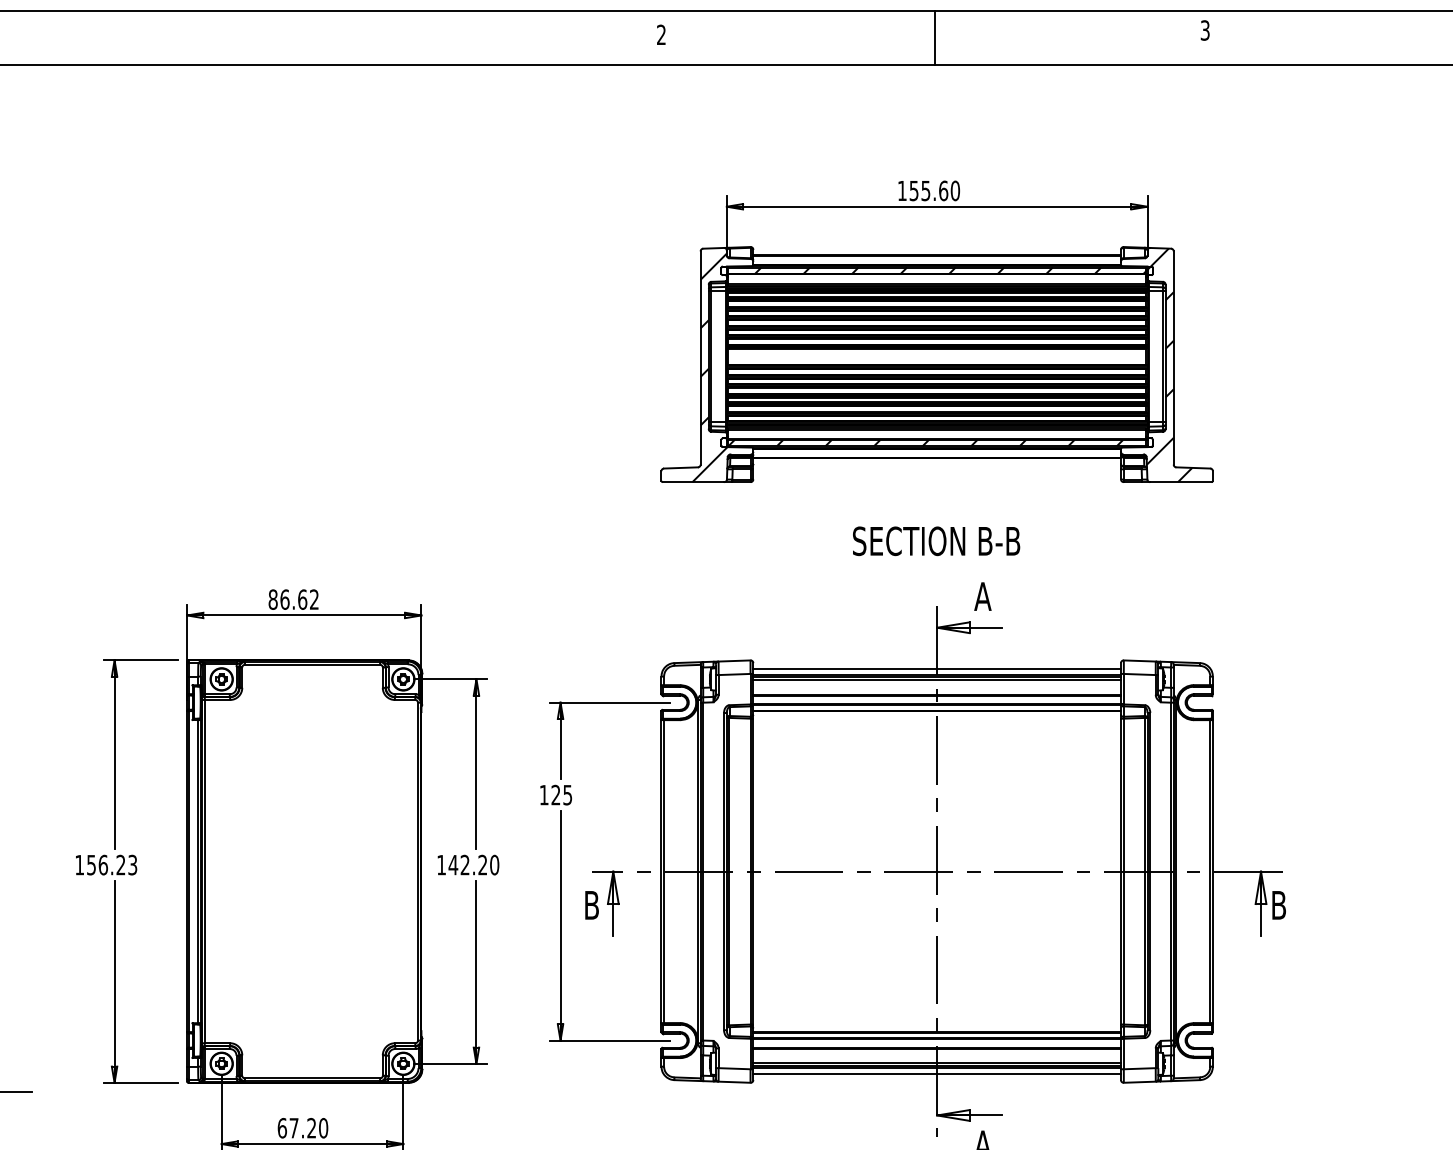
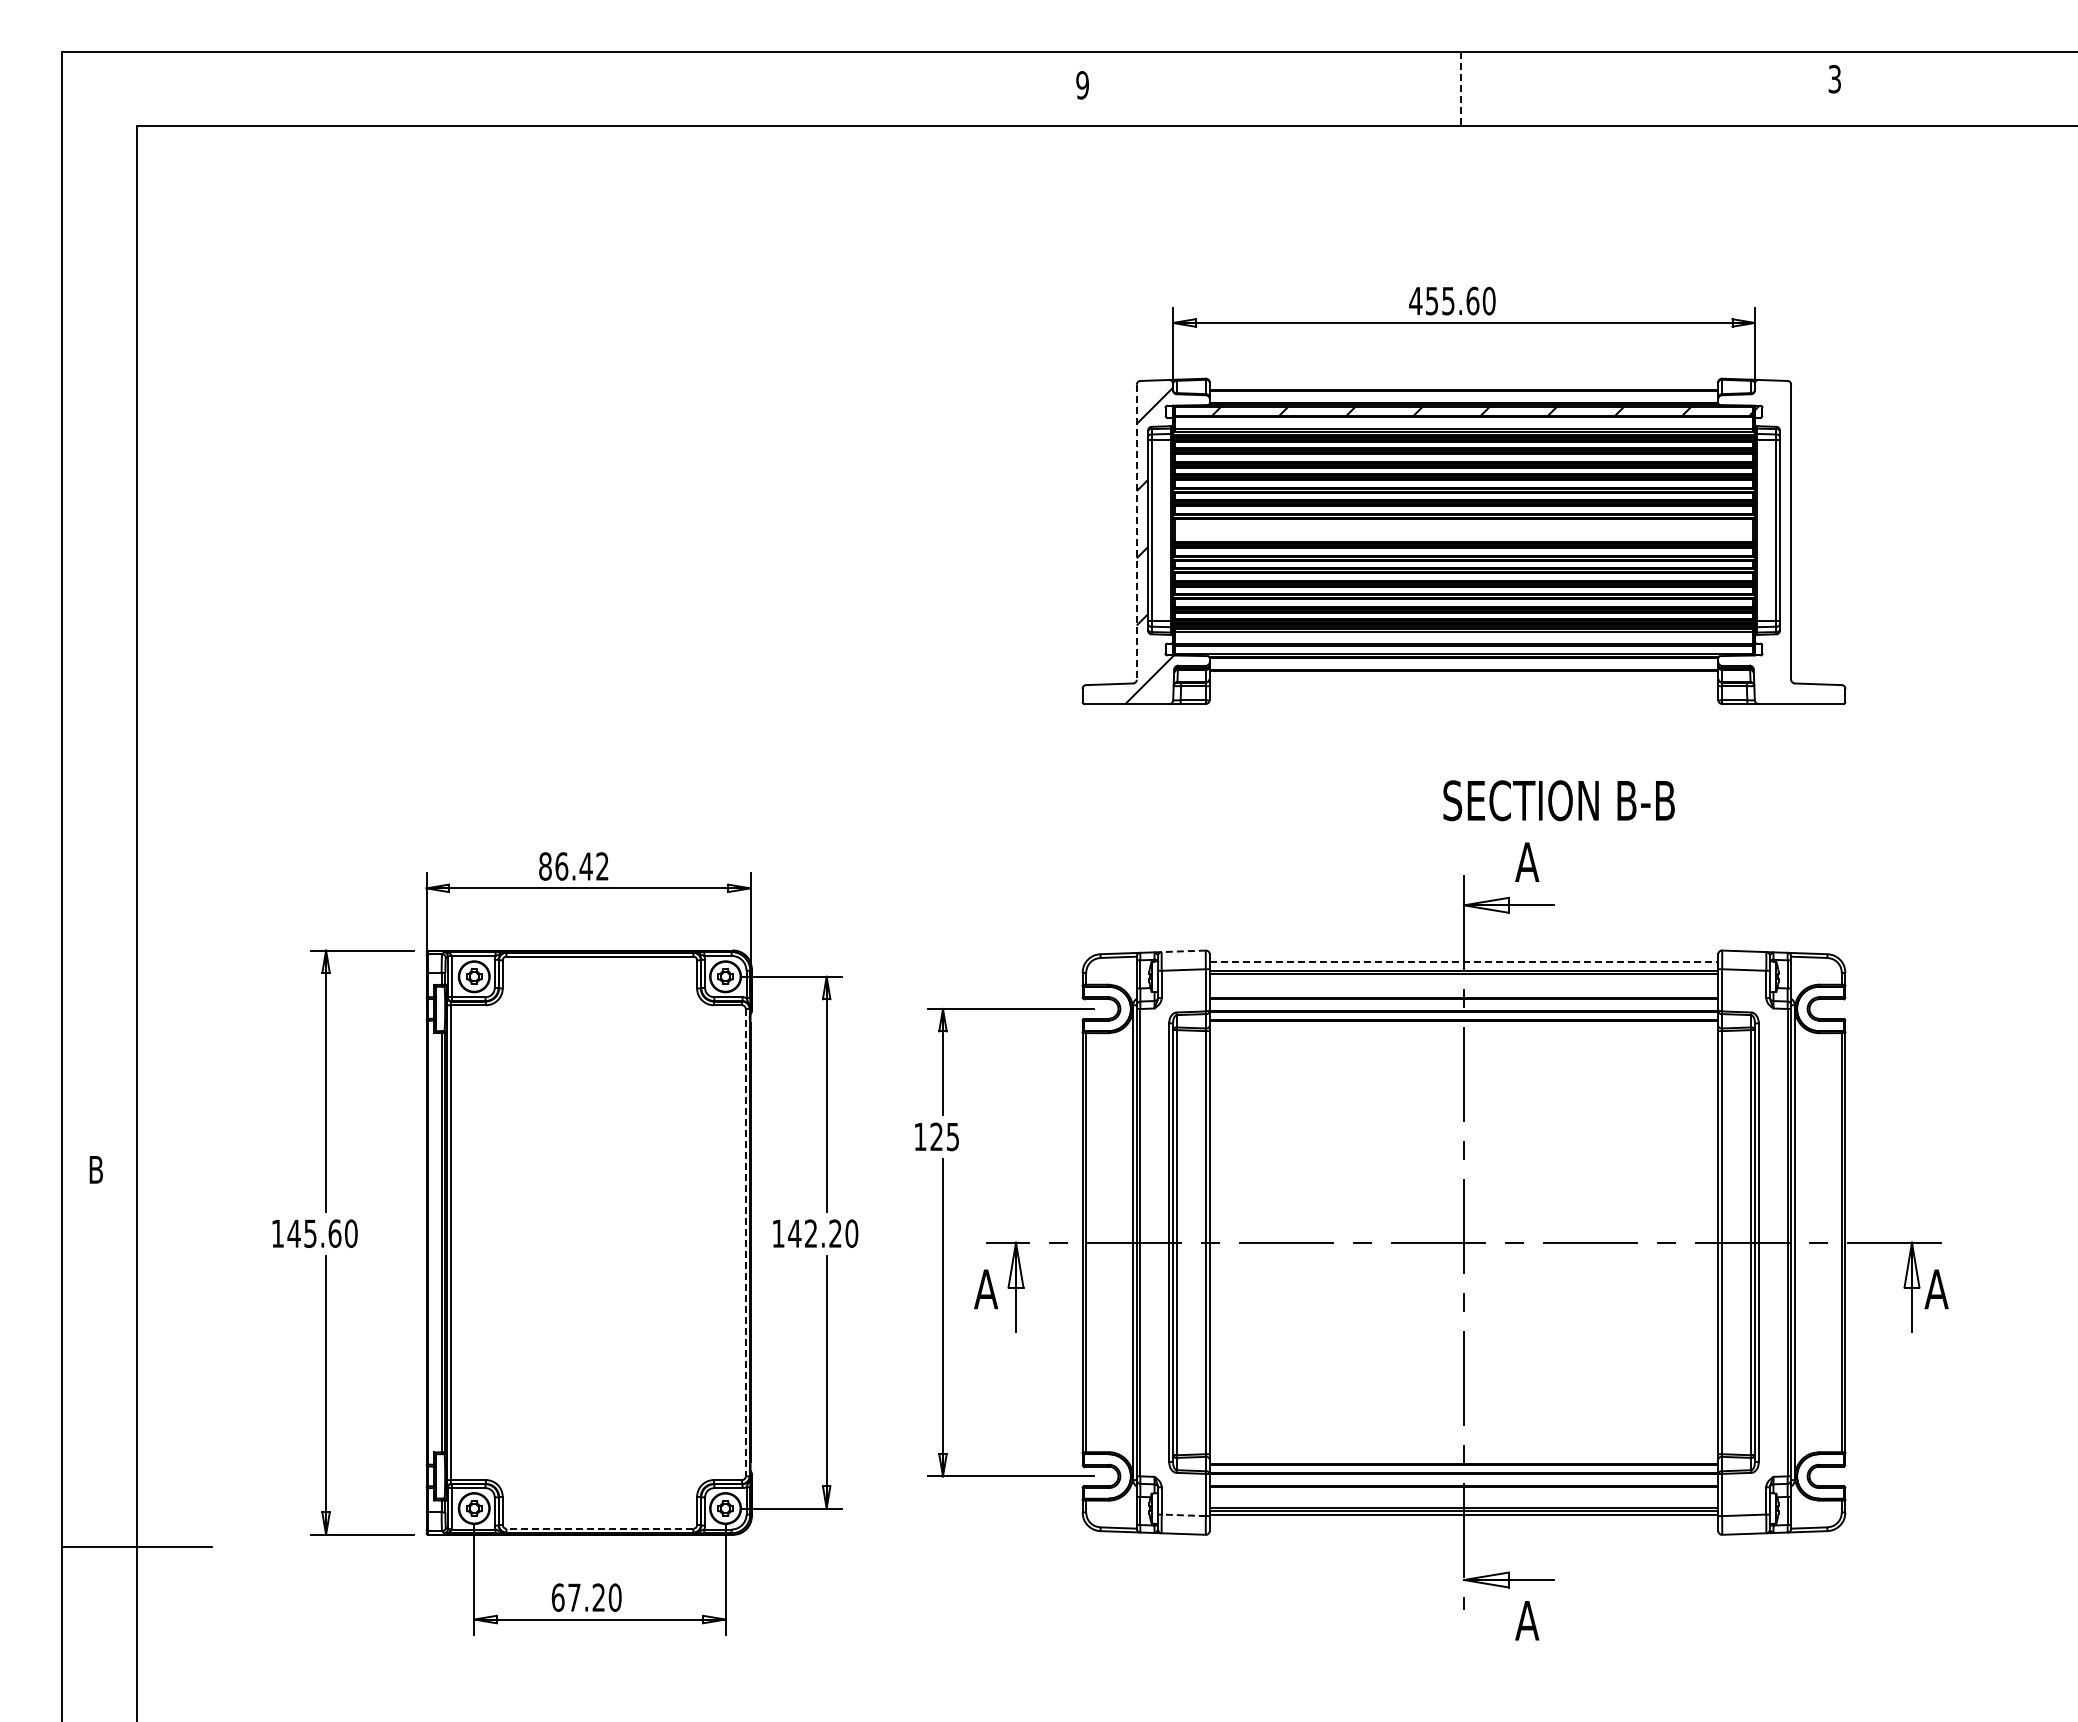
text: (661, 35) -> (1082, 85), 2 -> 9
line: (934, 37) -> (1460, 89), solid -> dashed
text: (902, 190) -> (1415, 300), 155.60 -> 455.60
line: (700, 358) -> (1136, 532), solid -> dashed
hatch: (1169, 364) -> (1785, 541), removed
hatch: (925, 442) -> (1448, 649), removed
text: (936, 541) -> (1558, 800), moved
text: (302, 599) -> (585, 866), 86.62 -> 86.42
line: (734, 661) -> (1183, 951), solid -> dashed
line: (937, 669) -> (1464, 962), solid -> dashed
line: (936, 679) -> (1463, 977), removed
text: (111, 864) -> (322, 1233), 156.23 -> 145.60
line: (417, 871) -> (745, 1242), solid -> dashed
text: (591, 905) -> (986, 1289), B -> A
text: (1278, 905) -> (1936, 1289), B -> A
line: (734, 1068) -> (1183, 1515), solid -> dashed
line: (936, 1074) -> (1463, 1523), removed
line: (312, 1078) -> (599, 1528), solid -> dashed

